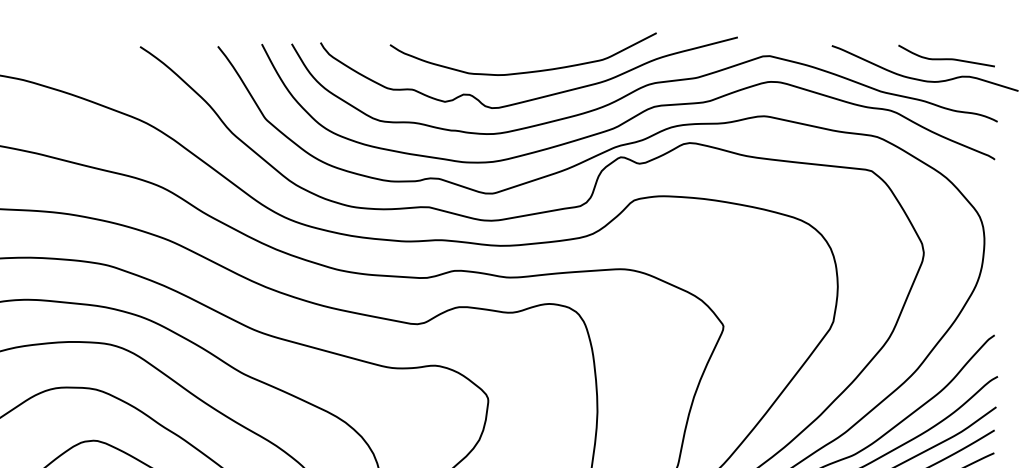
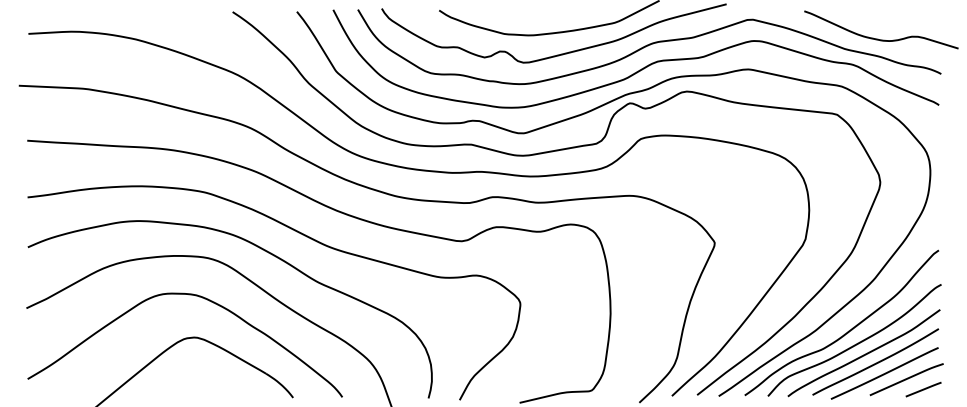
curve: (947, 58) -> (899, 21), removed

